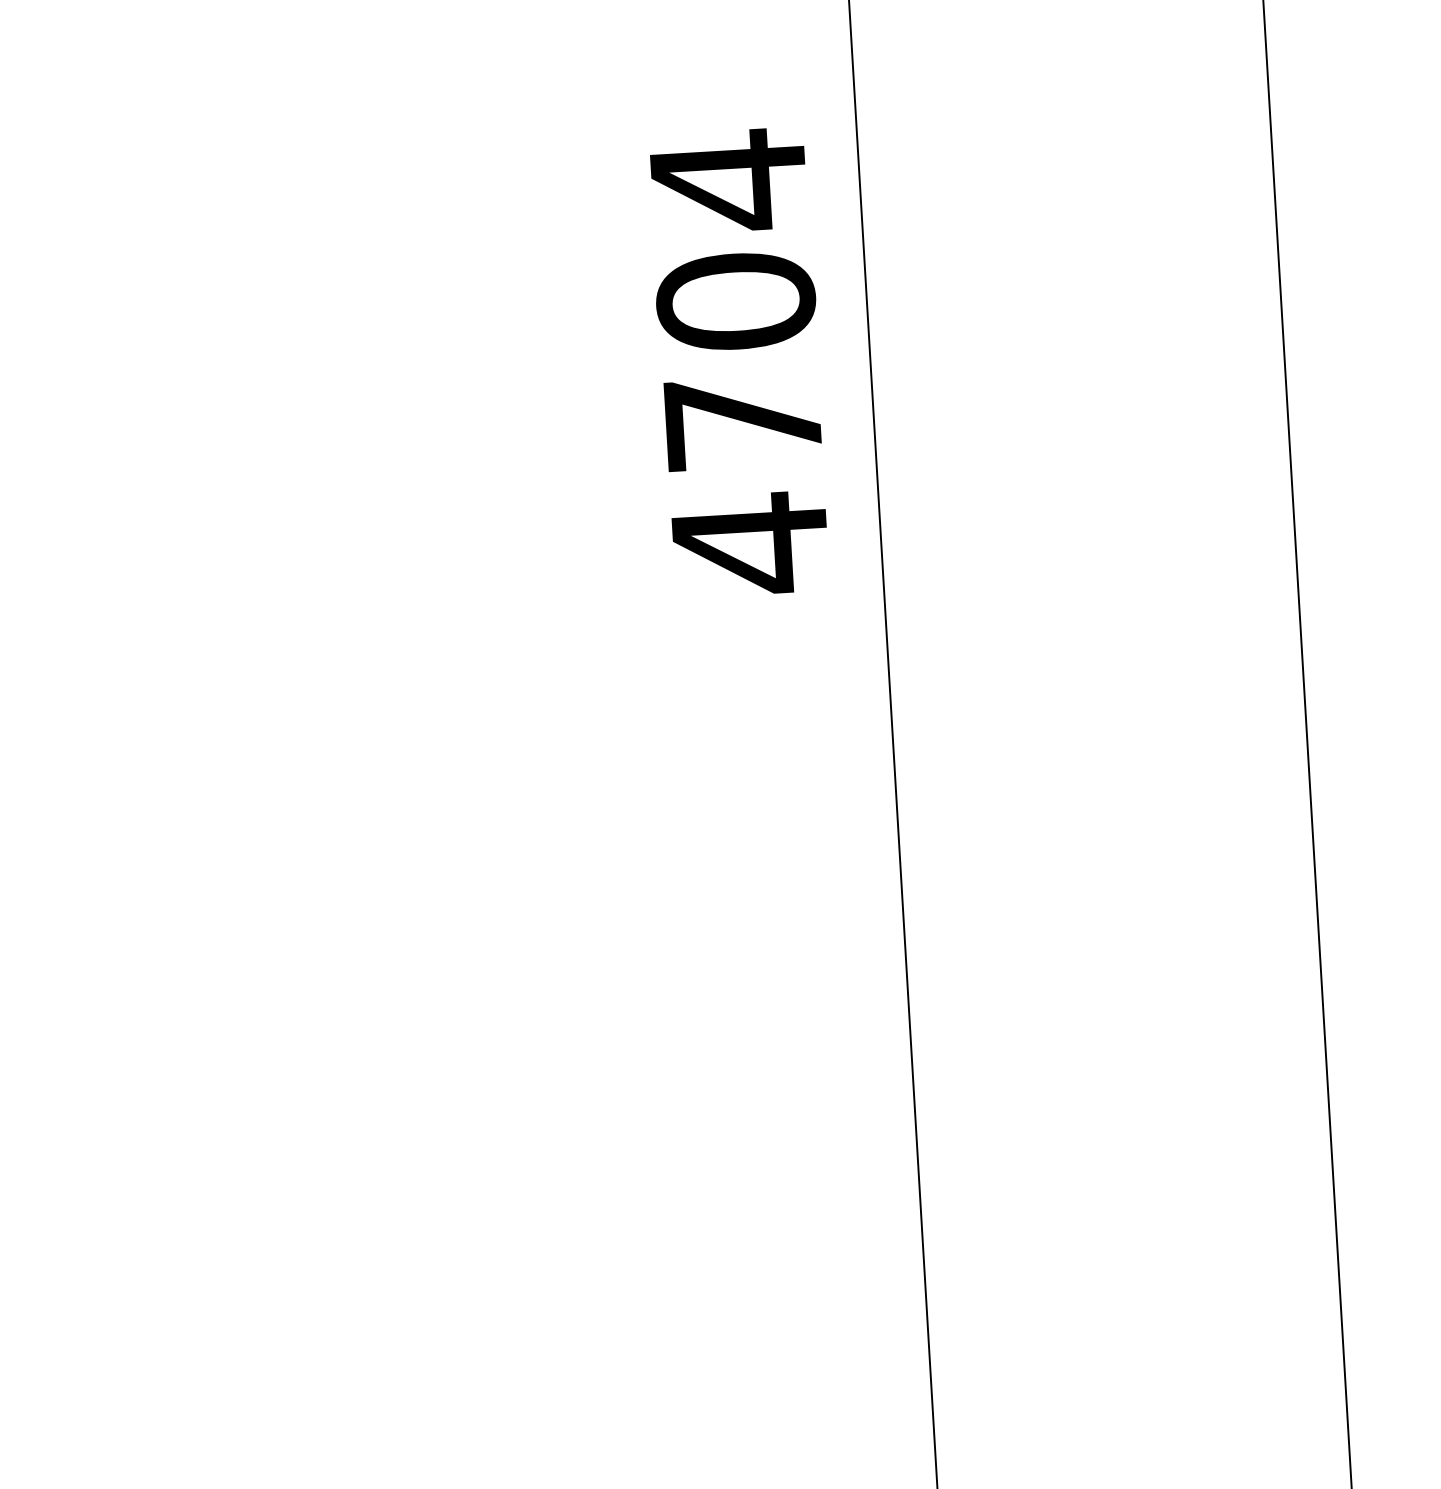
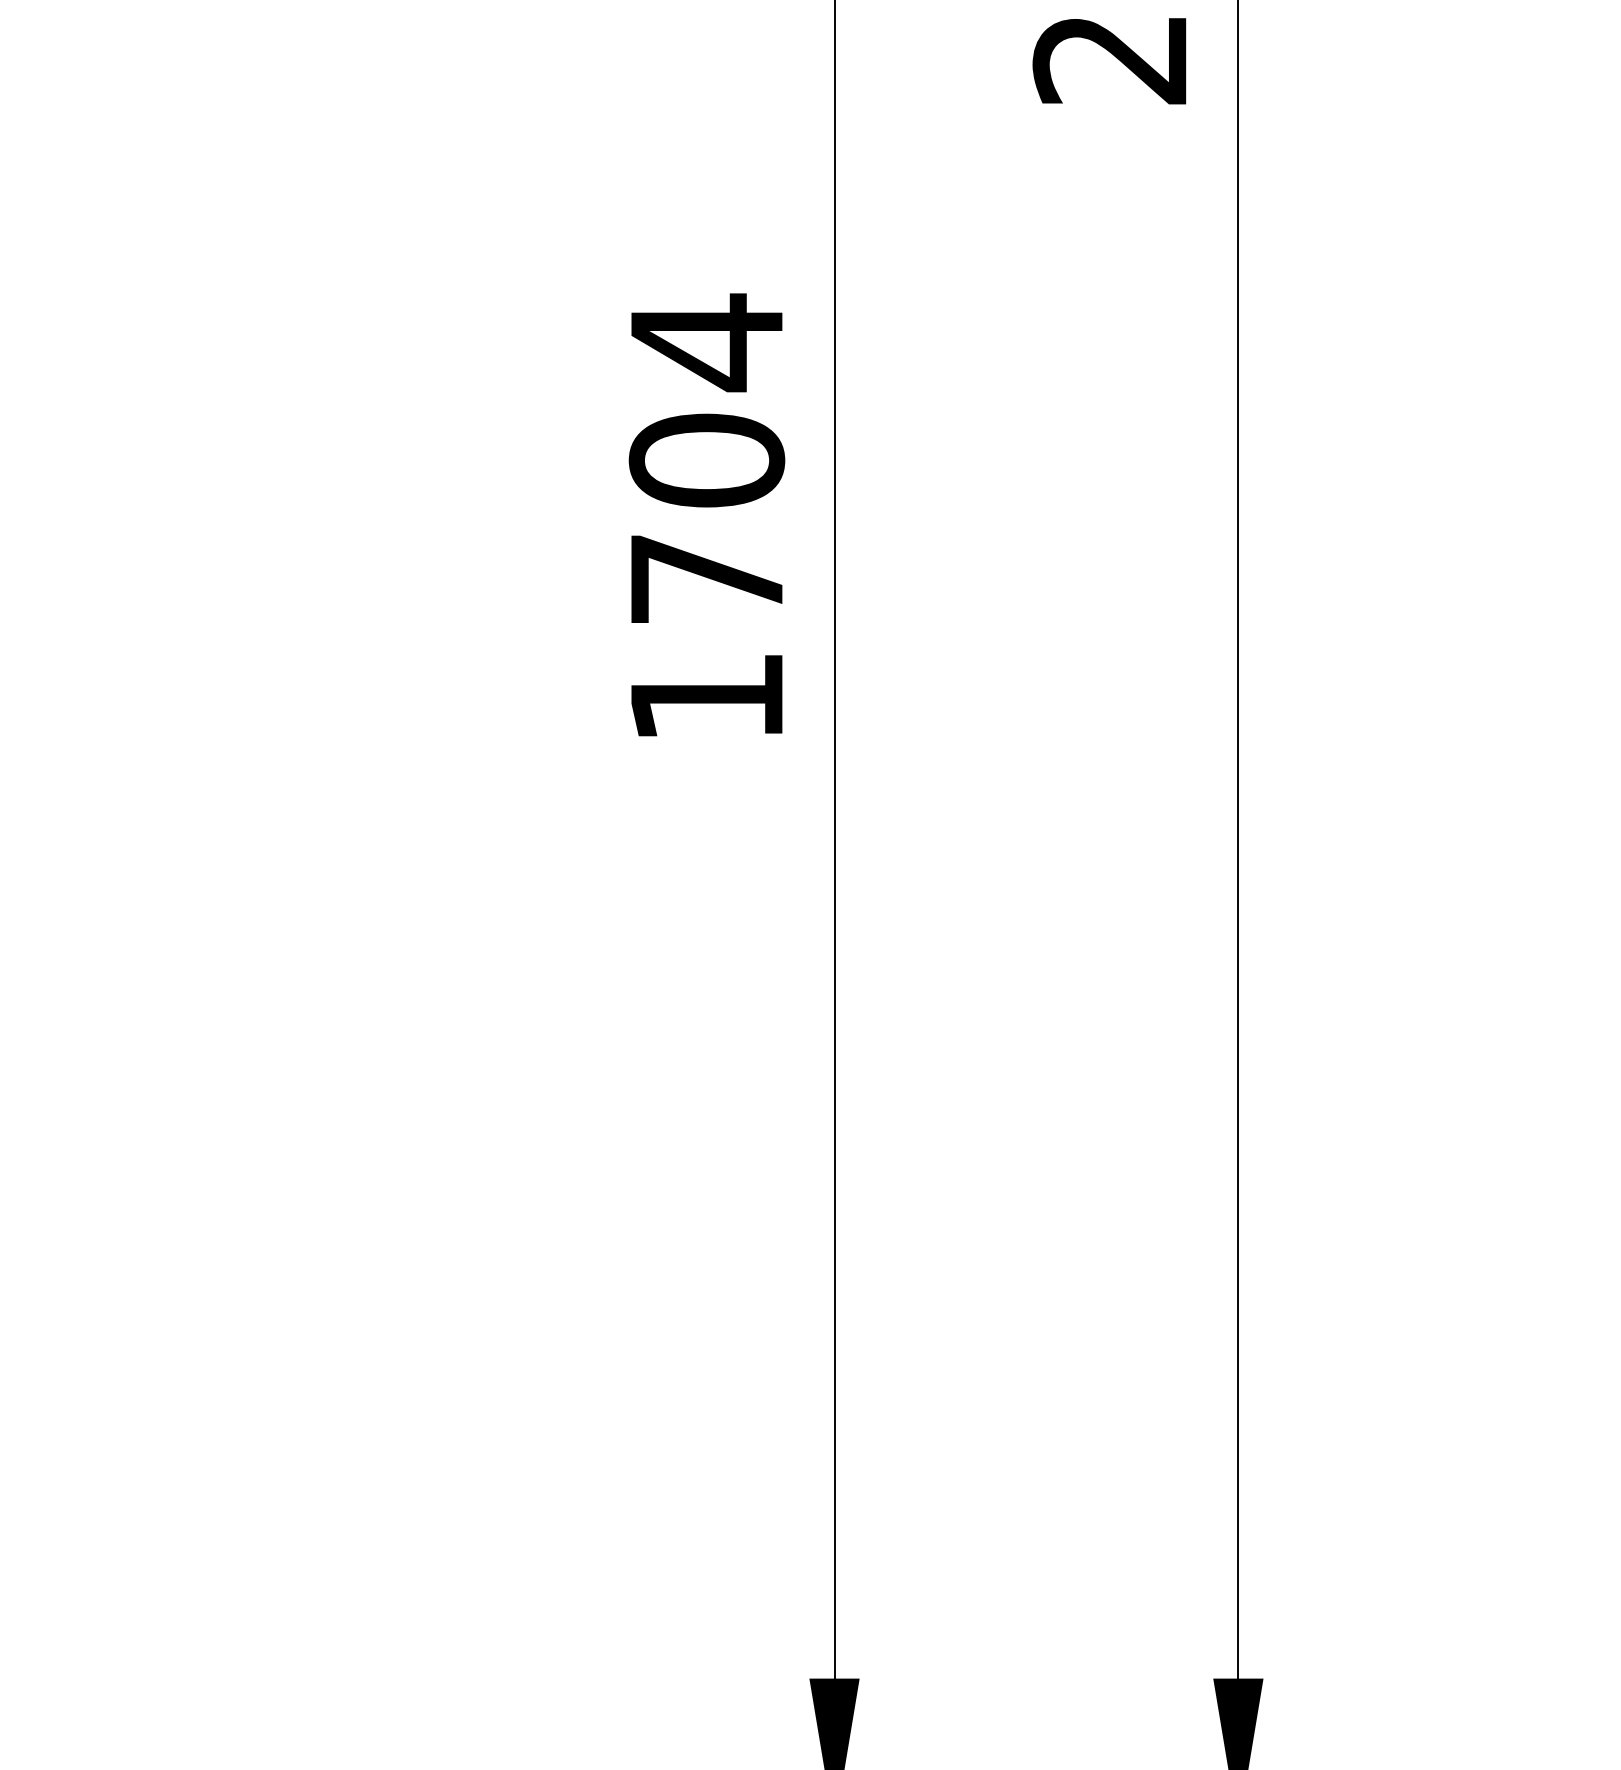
text: (749, 543) -> (706, 697), 4704 -> 1704

